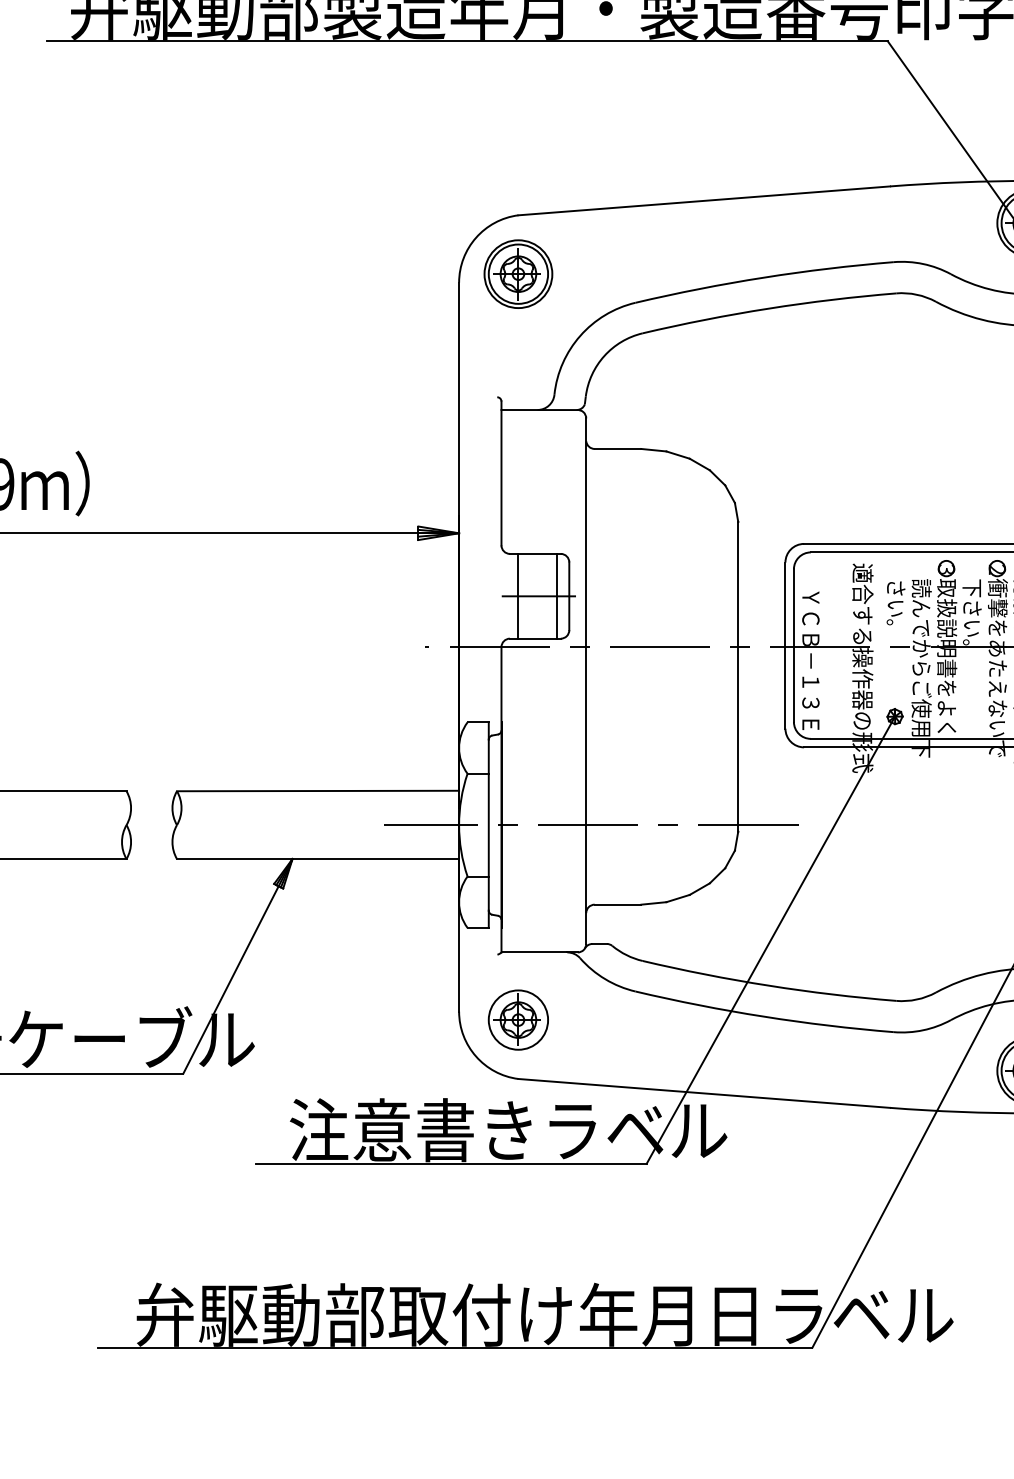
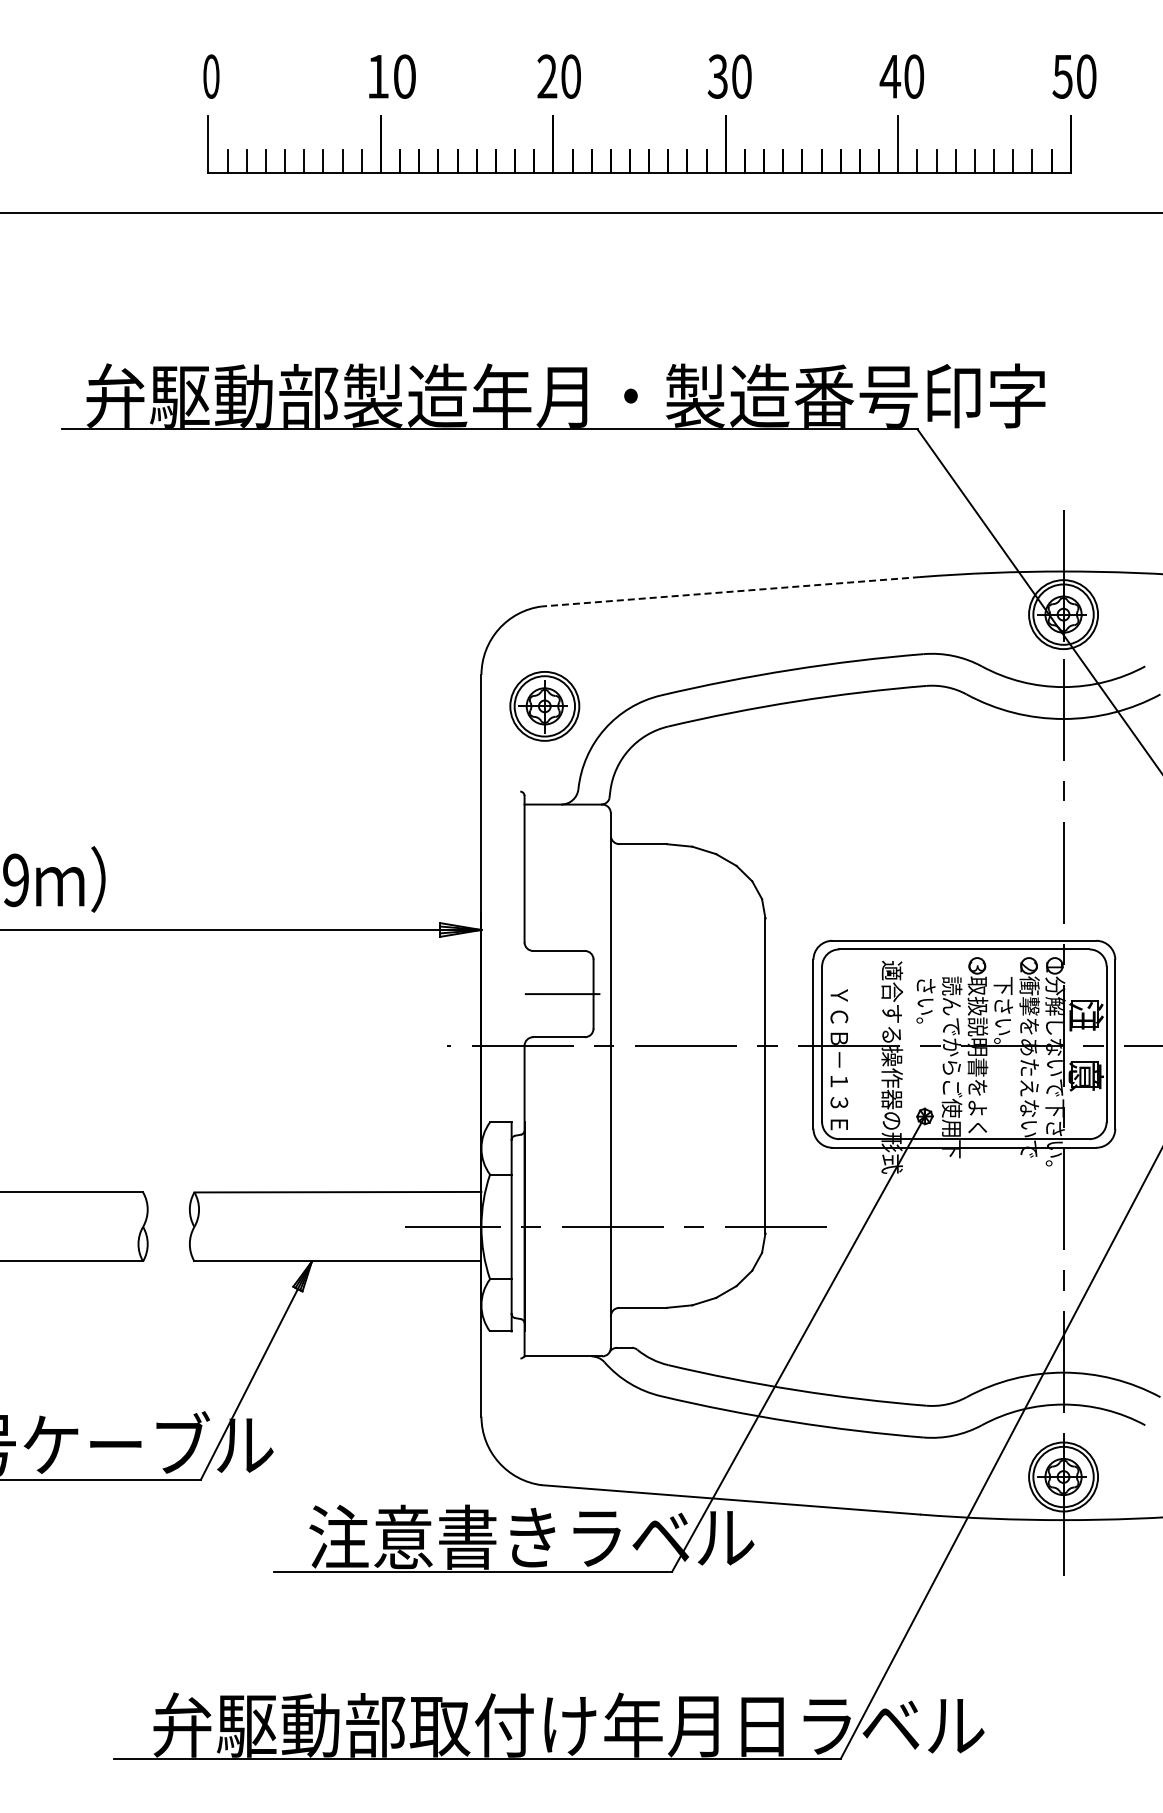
line: (703, 200) -> (730, 591), solid -> dashed
part: (518, 274) -> (544, 706), moved
line: (518, 595) -> (541, 993), removed
line: (556, 595) -> (580, 993), removed
part: (518, 1020) -> (541, 1425), removed

